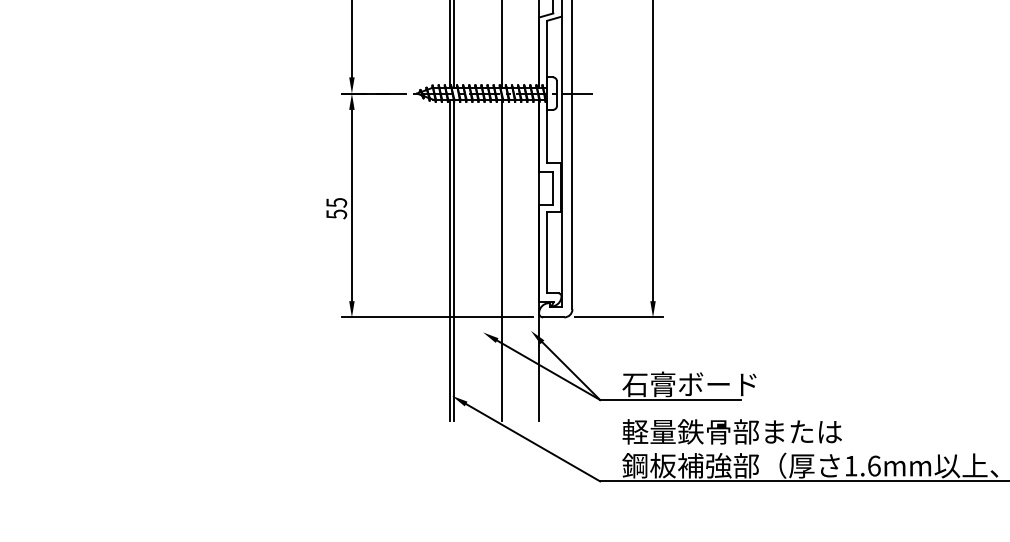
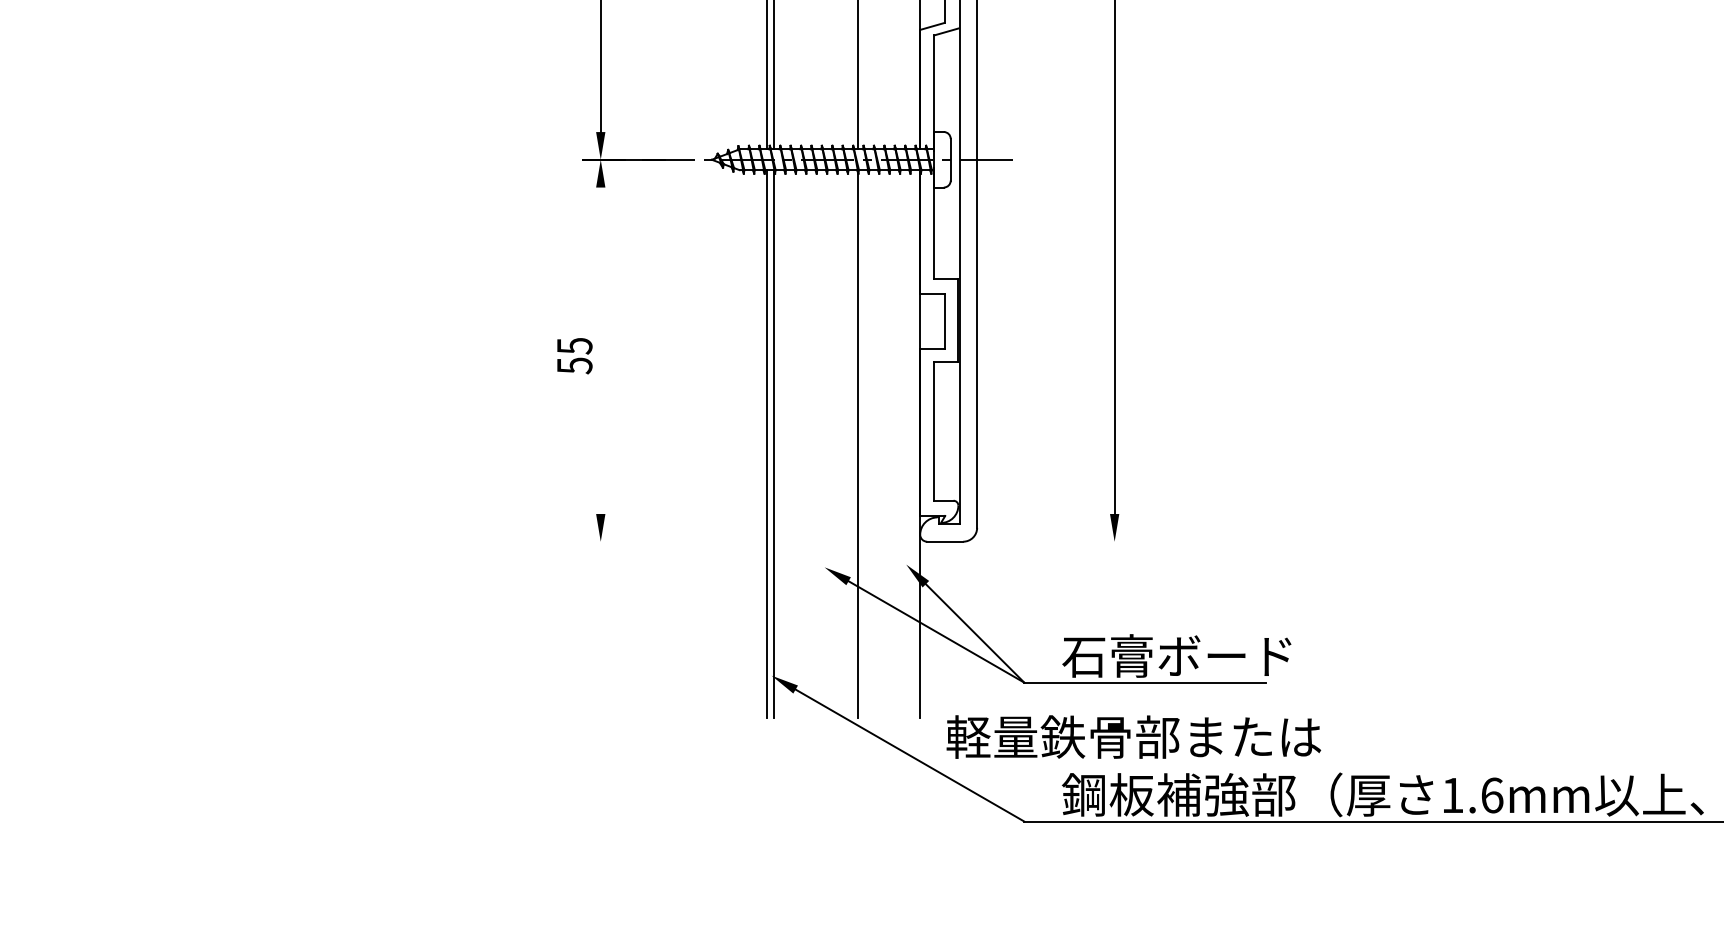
line: (351, 205) -> (600, 350), removed
line: (437, 317) -> (746, 541), removed
line: (618, 317) -> (1055, 541), removed
text: (731, 431) -> (1132, 736), moved

